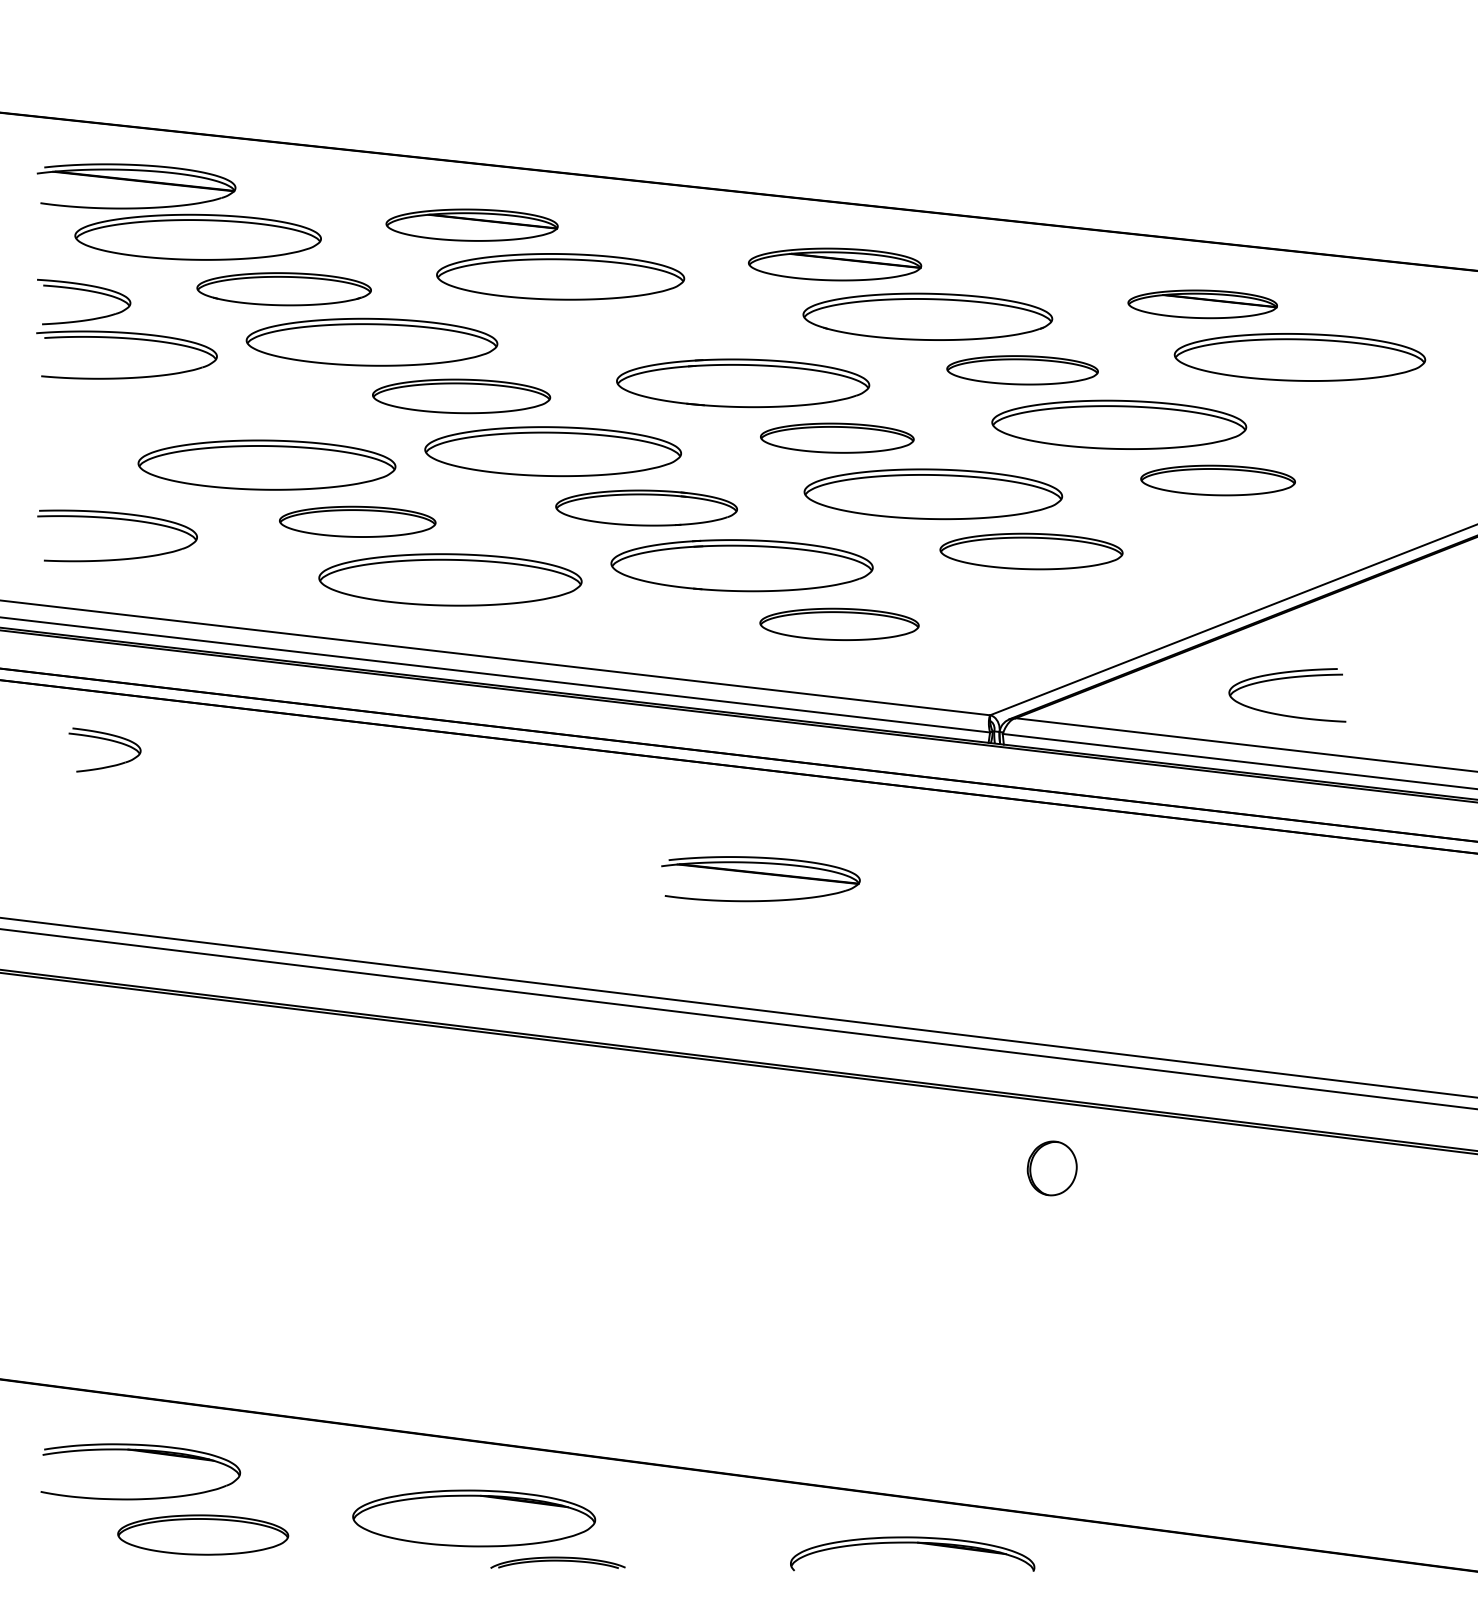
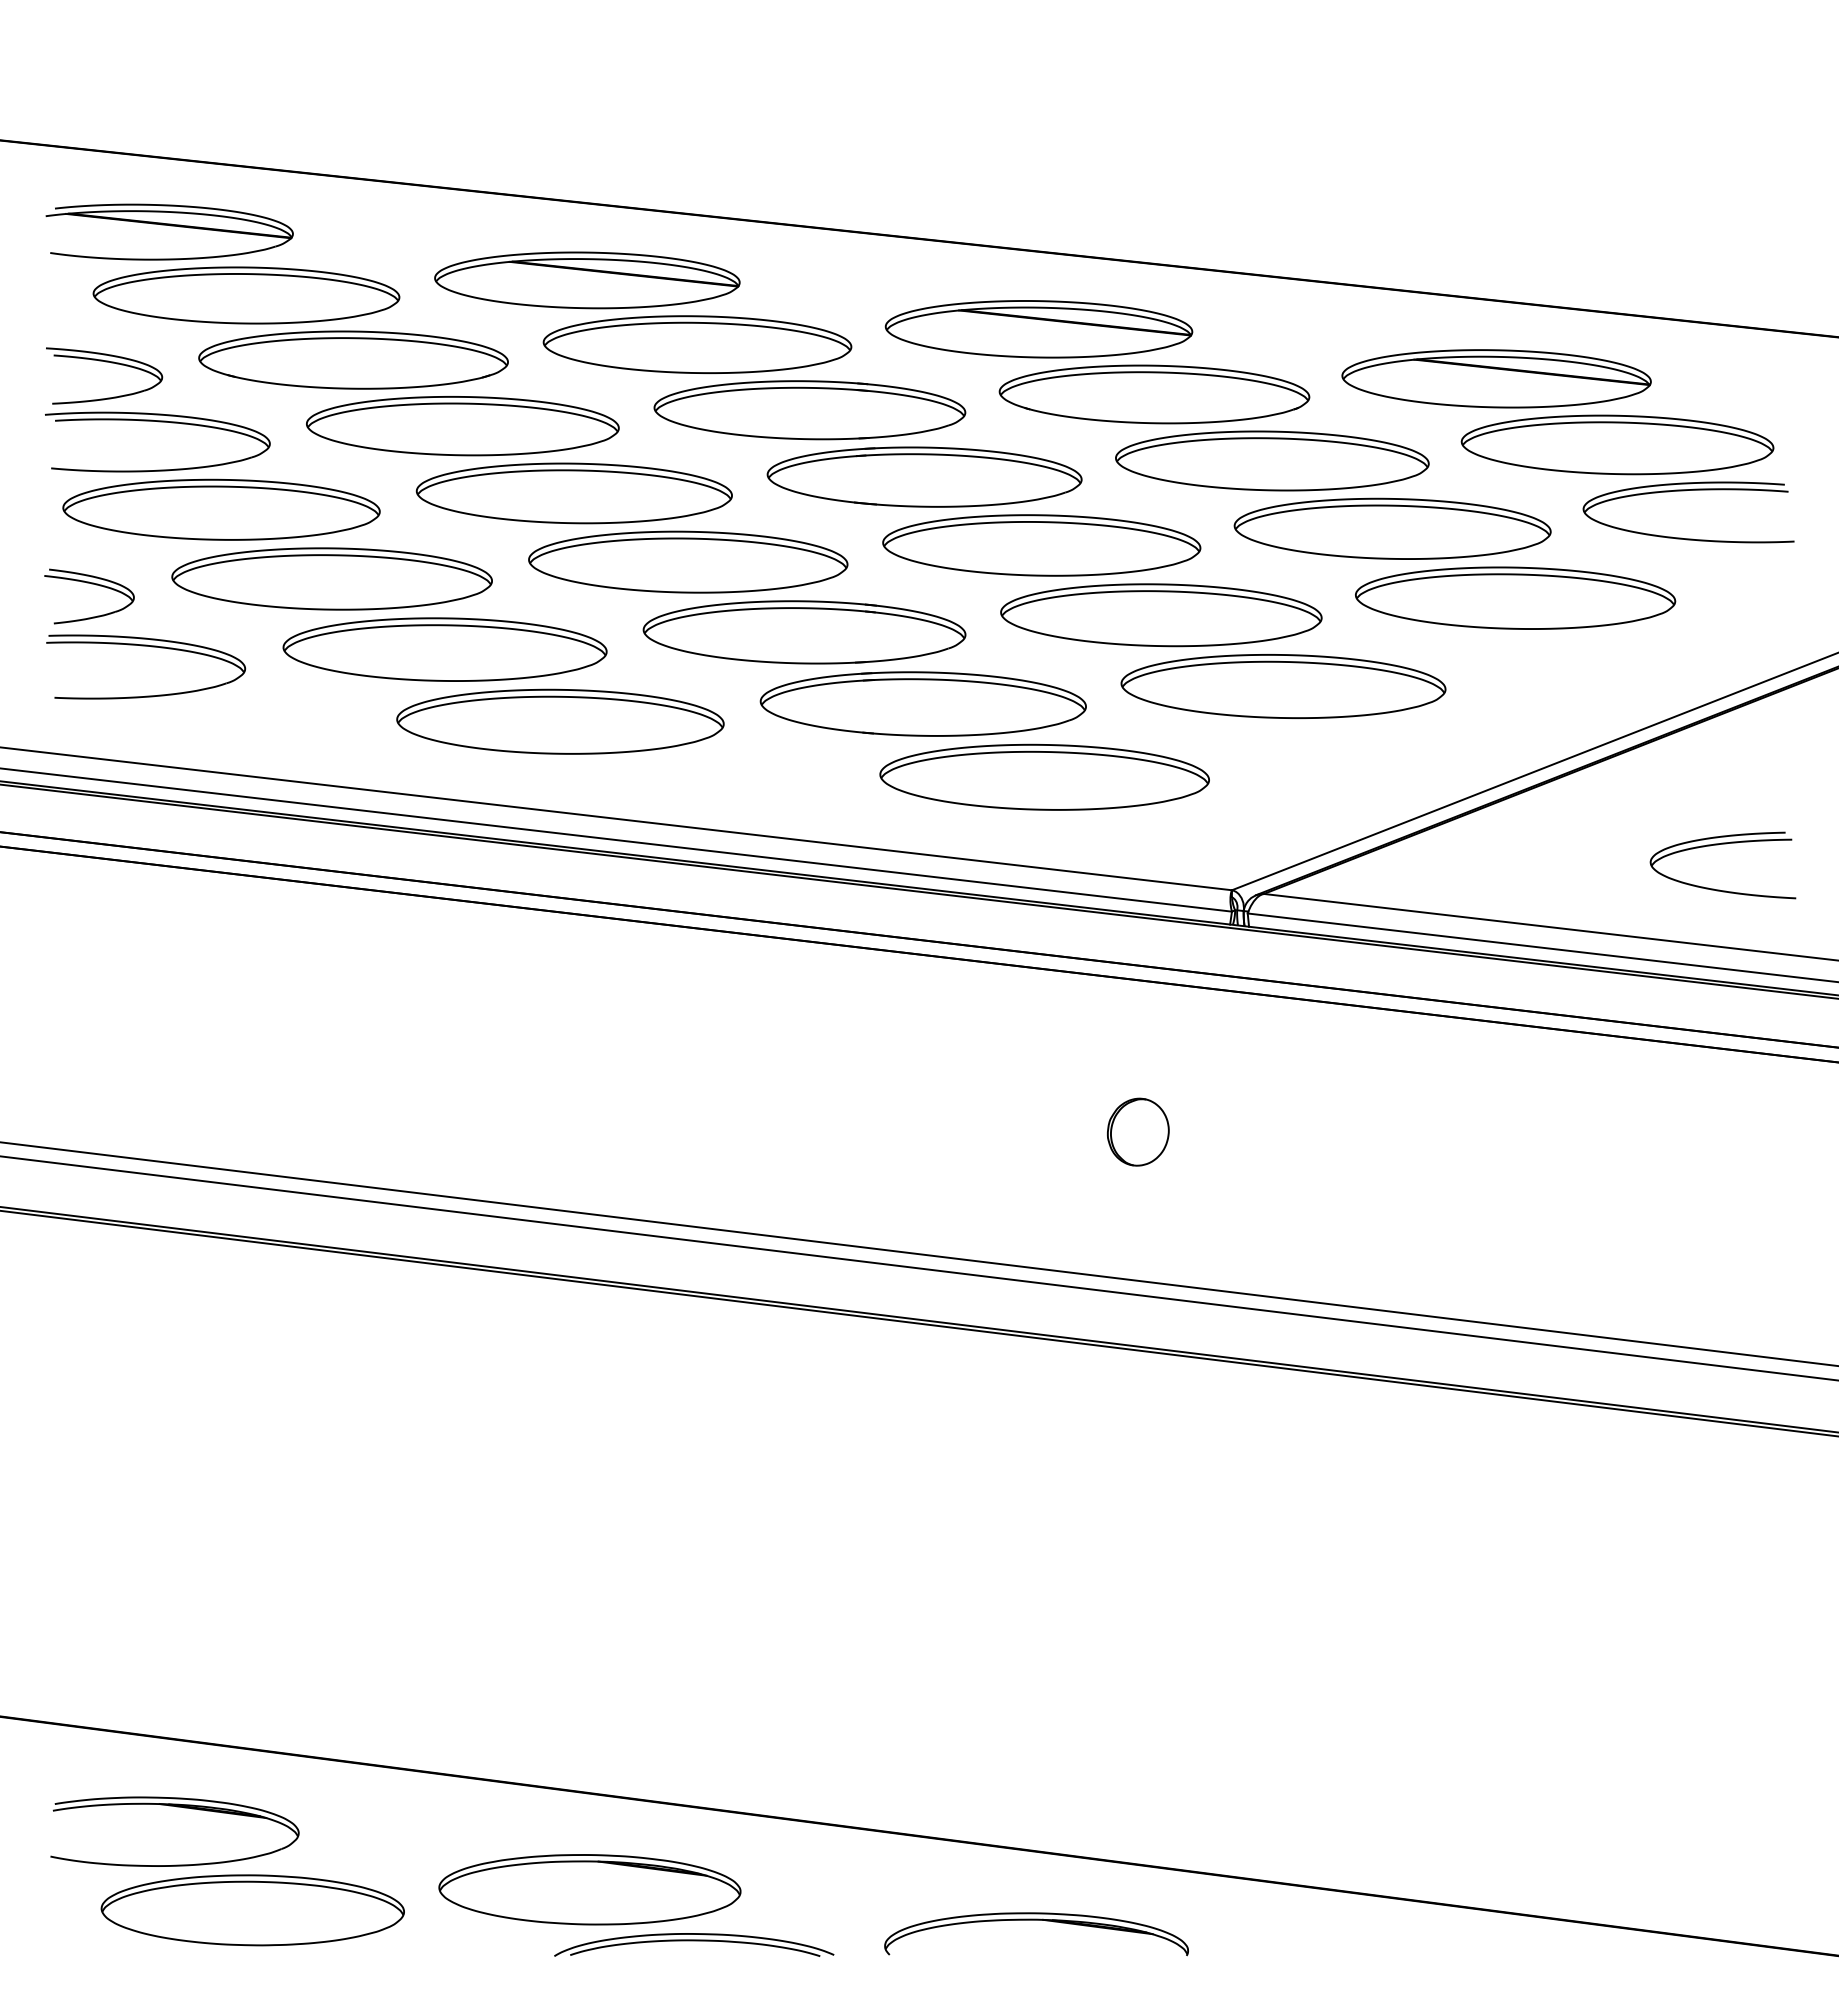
part: (472, 225) -> (587, 280), size x1.43
part: (834, 264) -> (1038, 329), size x1.43
part: (284, 288) -> (353, 359), size x1.43
part: (1202, 304) -> (1496, 378), size x1.67
part: (650, 329) -> (809, 410), added
part: (1022, 369) -> (1272, 460), size x1.67
part: (1354, 394) -> (1685, 491), added
part: (460, 396) -> (573, 493), size x1.43
part: (178, 409) -> (221, 509), added
part: (837, 438) -> (1041, 545), size x1.67
part: (1217, 480) -> (1515, 597), size x1.67
part: (646, 508) -> (804, 632), size x1.43
part: (357, 521) -> (444, 649), size x1.67
part: (1031, 551) -> (1283, 686), size x1.43
part: (839, 623) -> (1044, 776), size x1.67
part: (1283, 679) -> (1718, 845), moved
part: (106, 740) -> (91, 584), moved
part: (760, 878) -> (946, 1093), removed
part: (1052, 1167) -> (1138, 1131), moved
part: (202, 1535) -> (252, 1910), size x1.43
part: (912, 1543) -> (1036, 1920), moved
part: (558, 1562) -> (694, 1944), size x1.67

